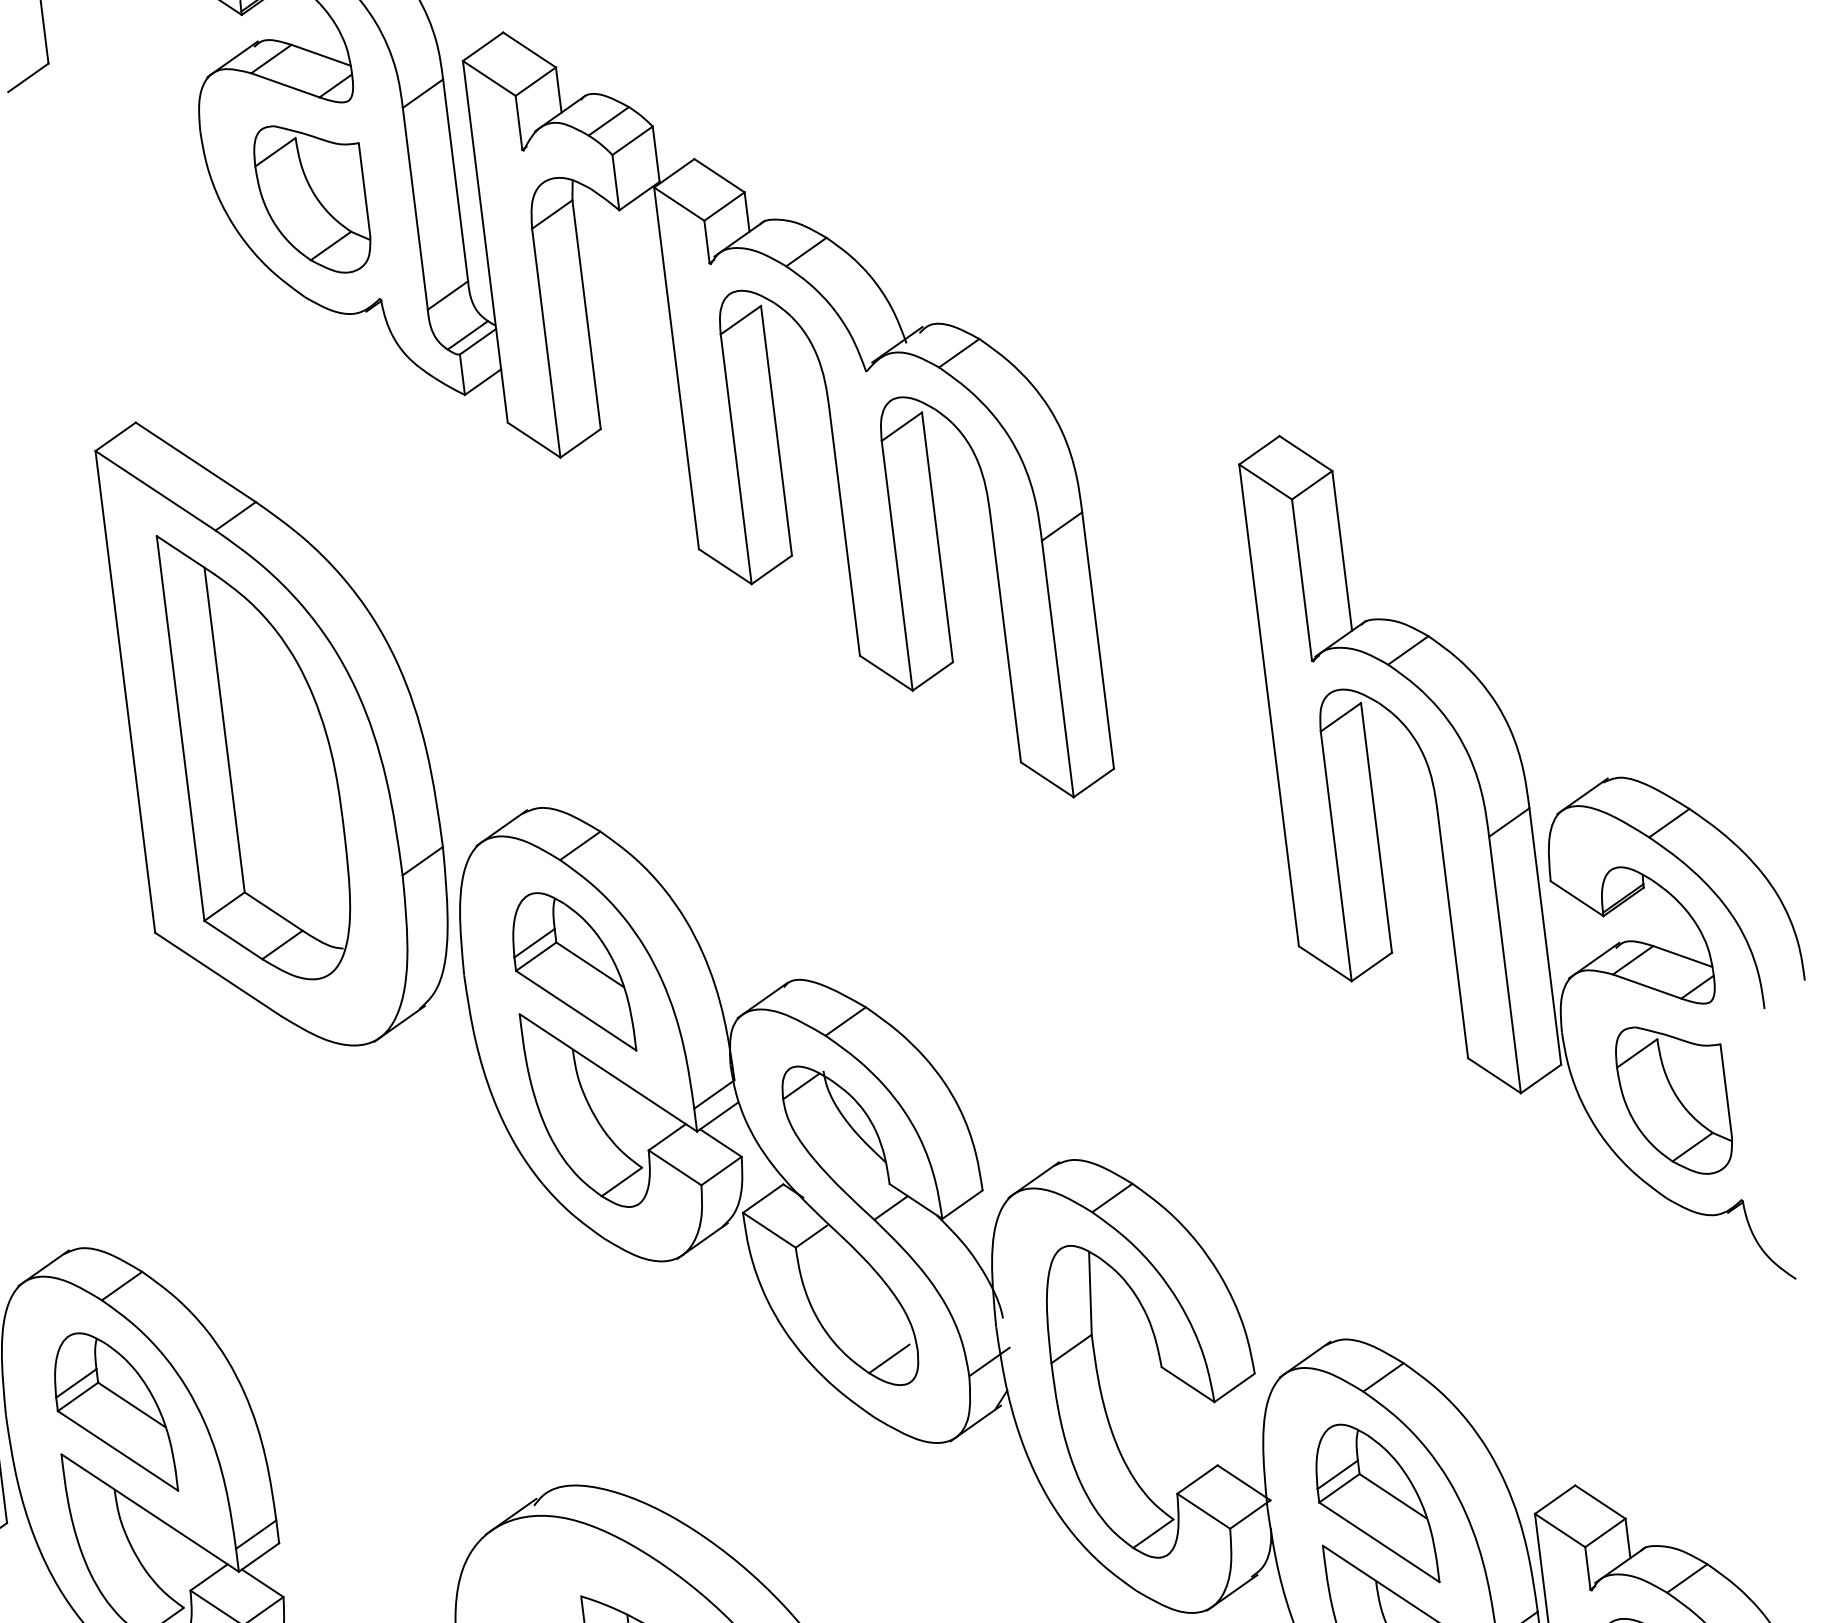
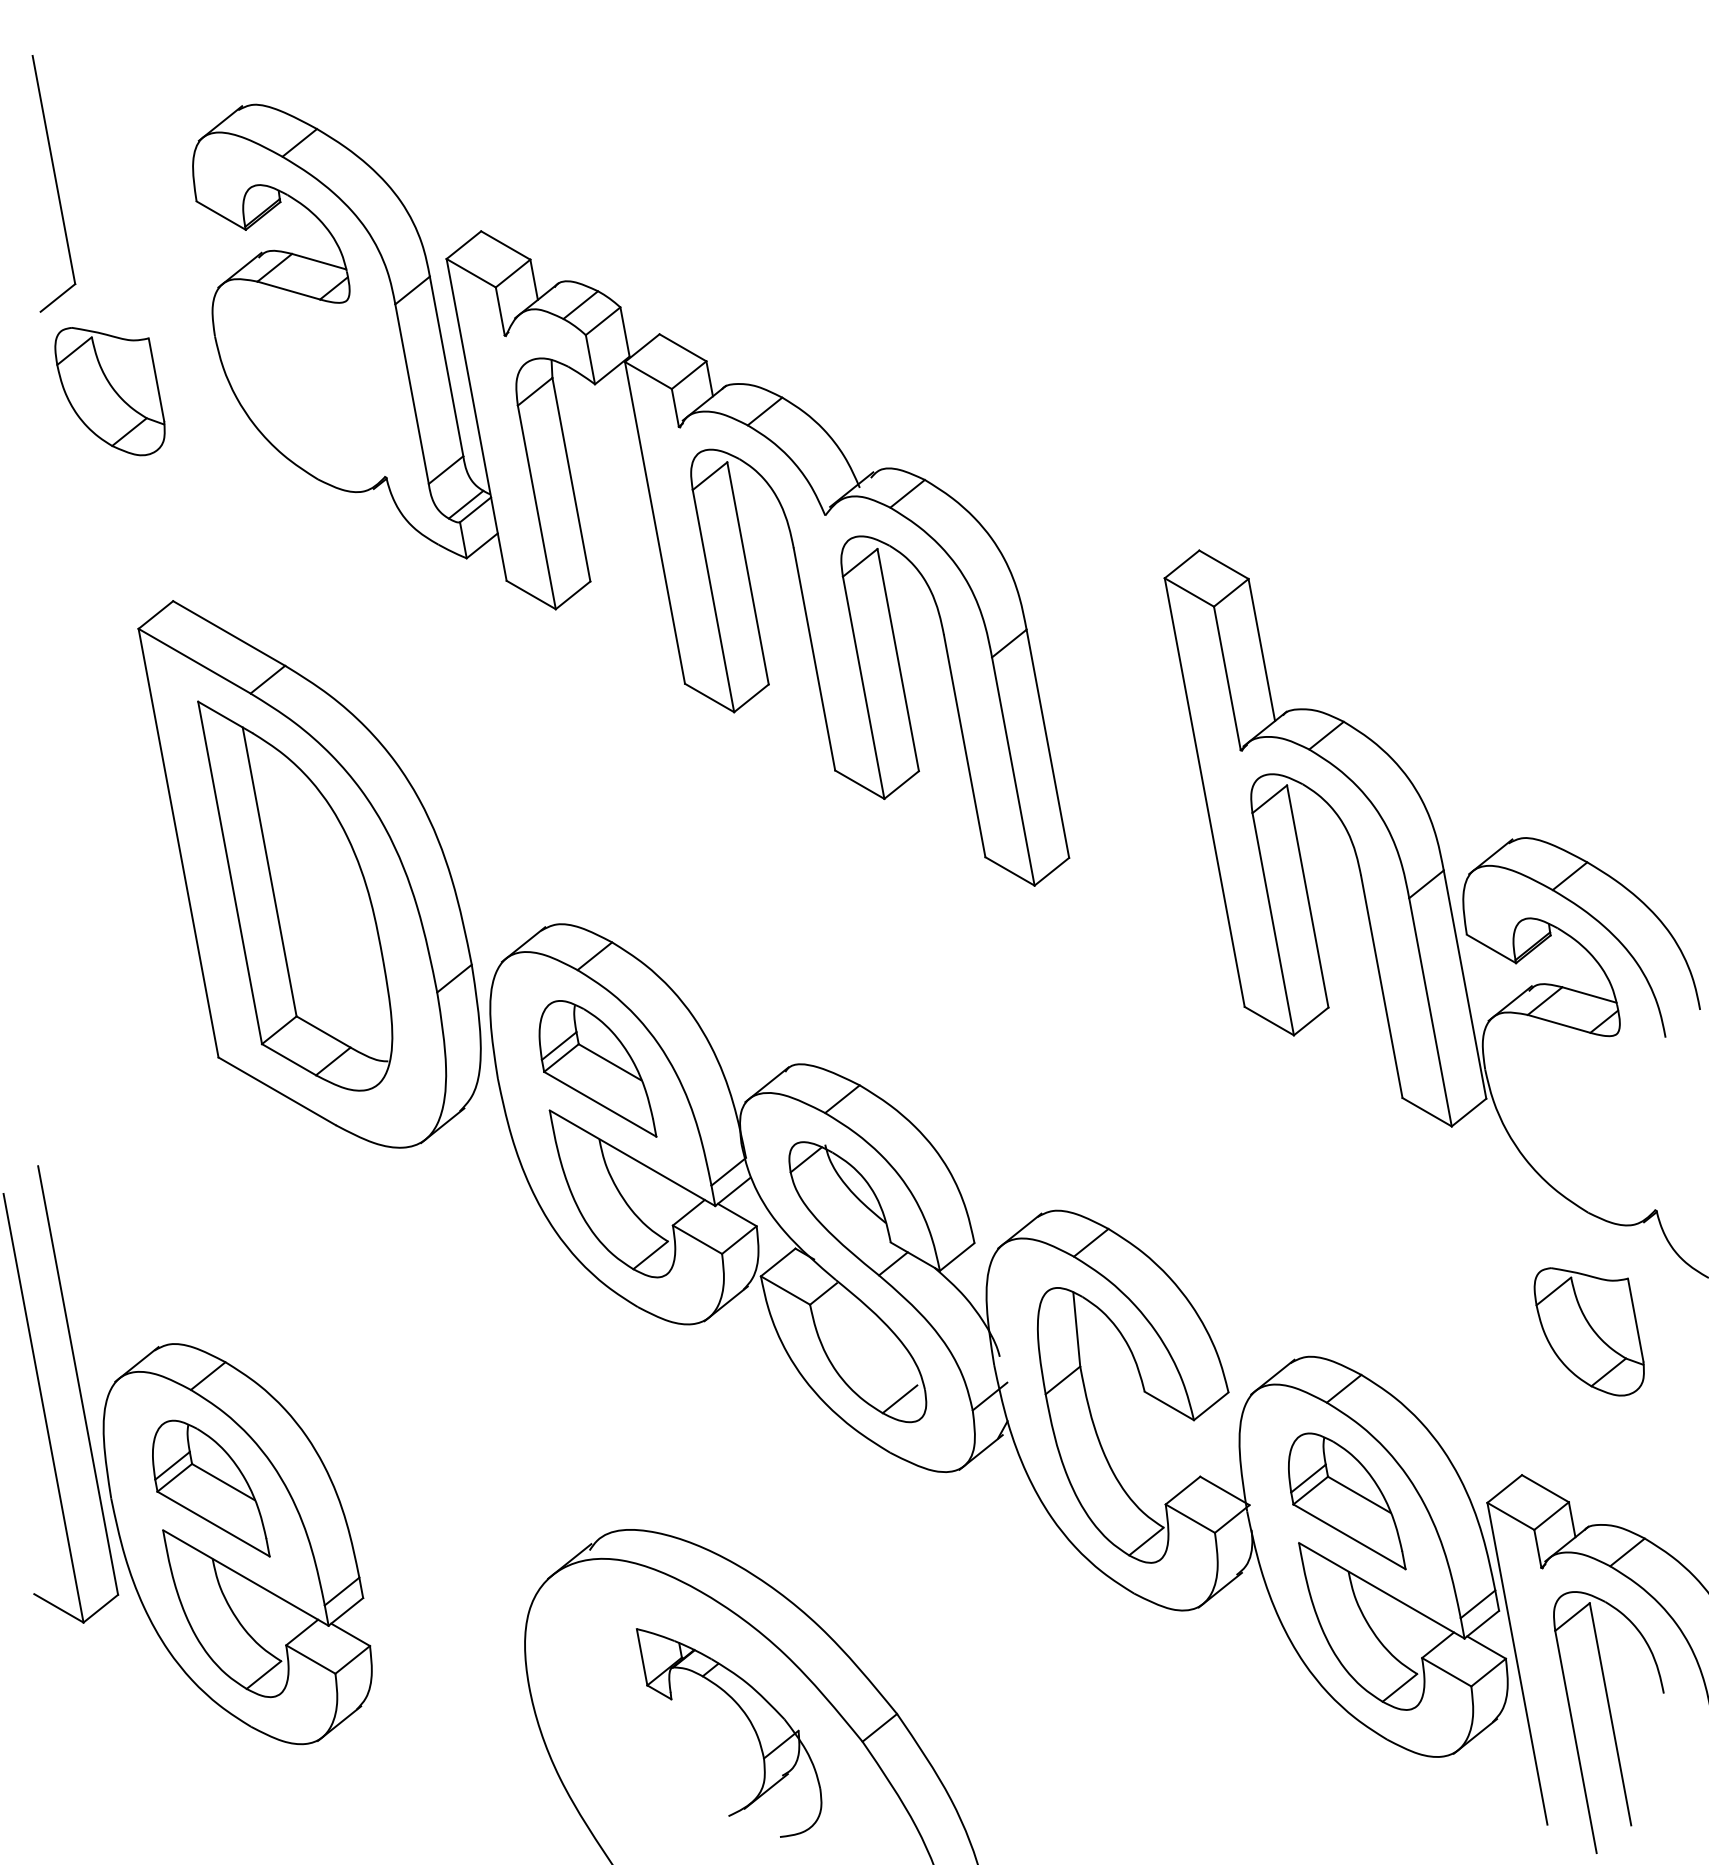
part: (311, 199) -> (109, 391), moved
part: (1672, 1100) -> (1588, 1331), moved

